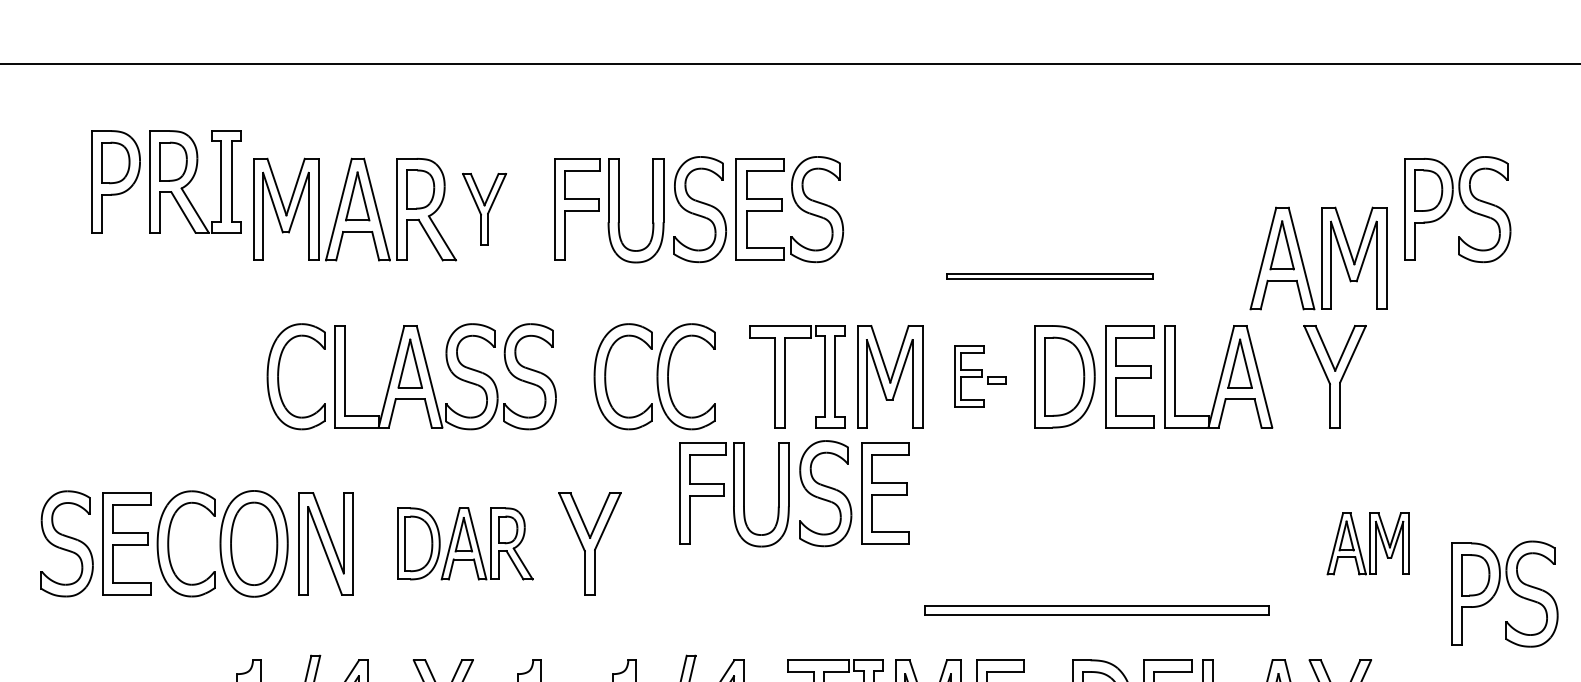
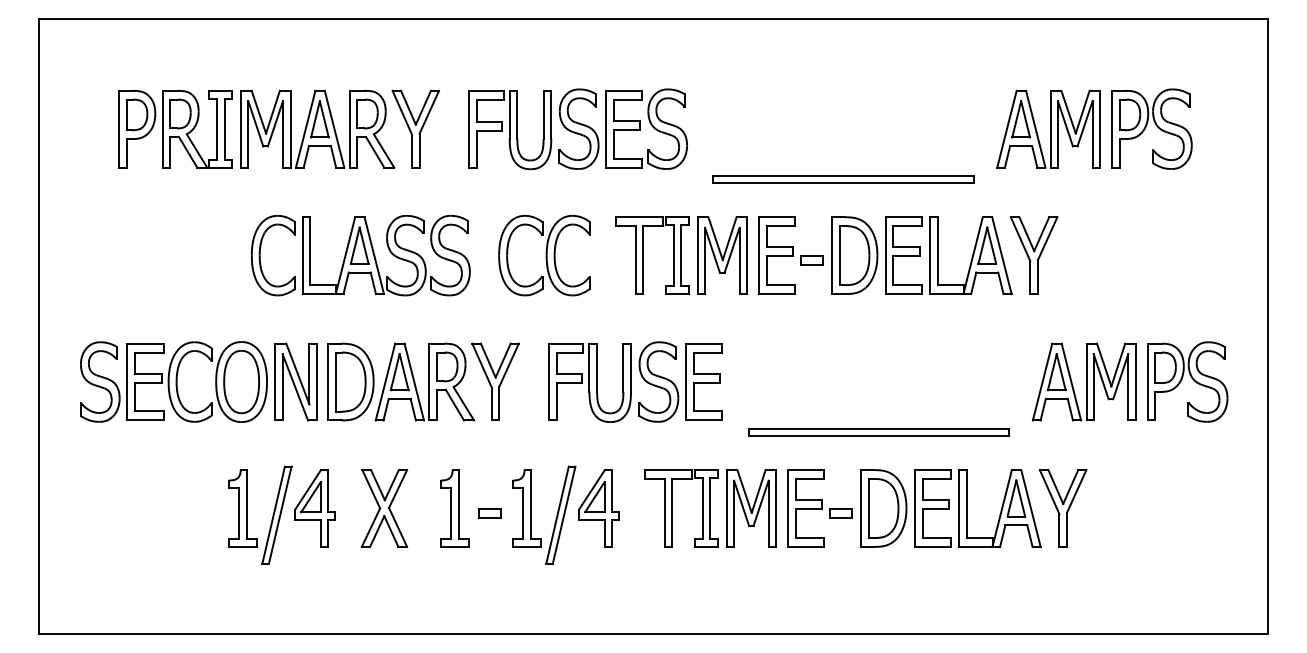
part: (166, 182) -> (175, 129), moved
part: (484, 208) -> (415, 128), size x1.43
part: (1318, 257) -> (1048, 128), moved
part: (1049, 276) -> (843, 179), size x1.67
part: (979, 376) -> (790, 255), size x1.67
part: (1335, 376) -> (1034, 255), moved
part: (794, 492) -> (635, 381), moved
part: (465, 543) -> (401, 381), size x1.43
part: (1368, 543) -> (1084, 381), size x1.67
part: (1504, 593) -> (1187, 381), moved

